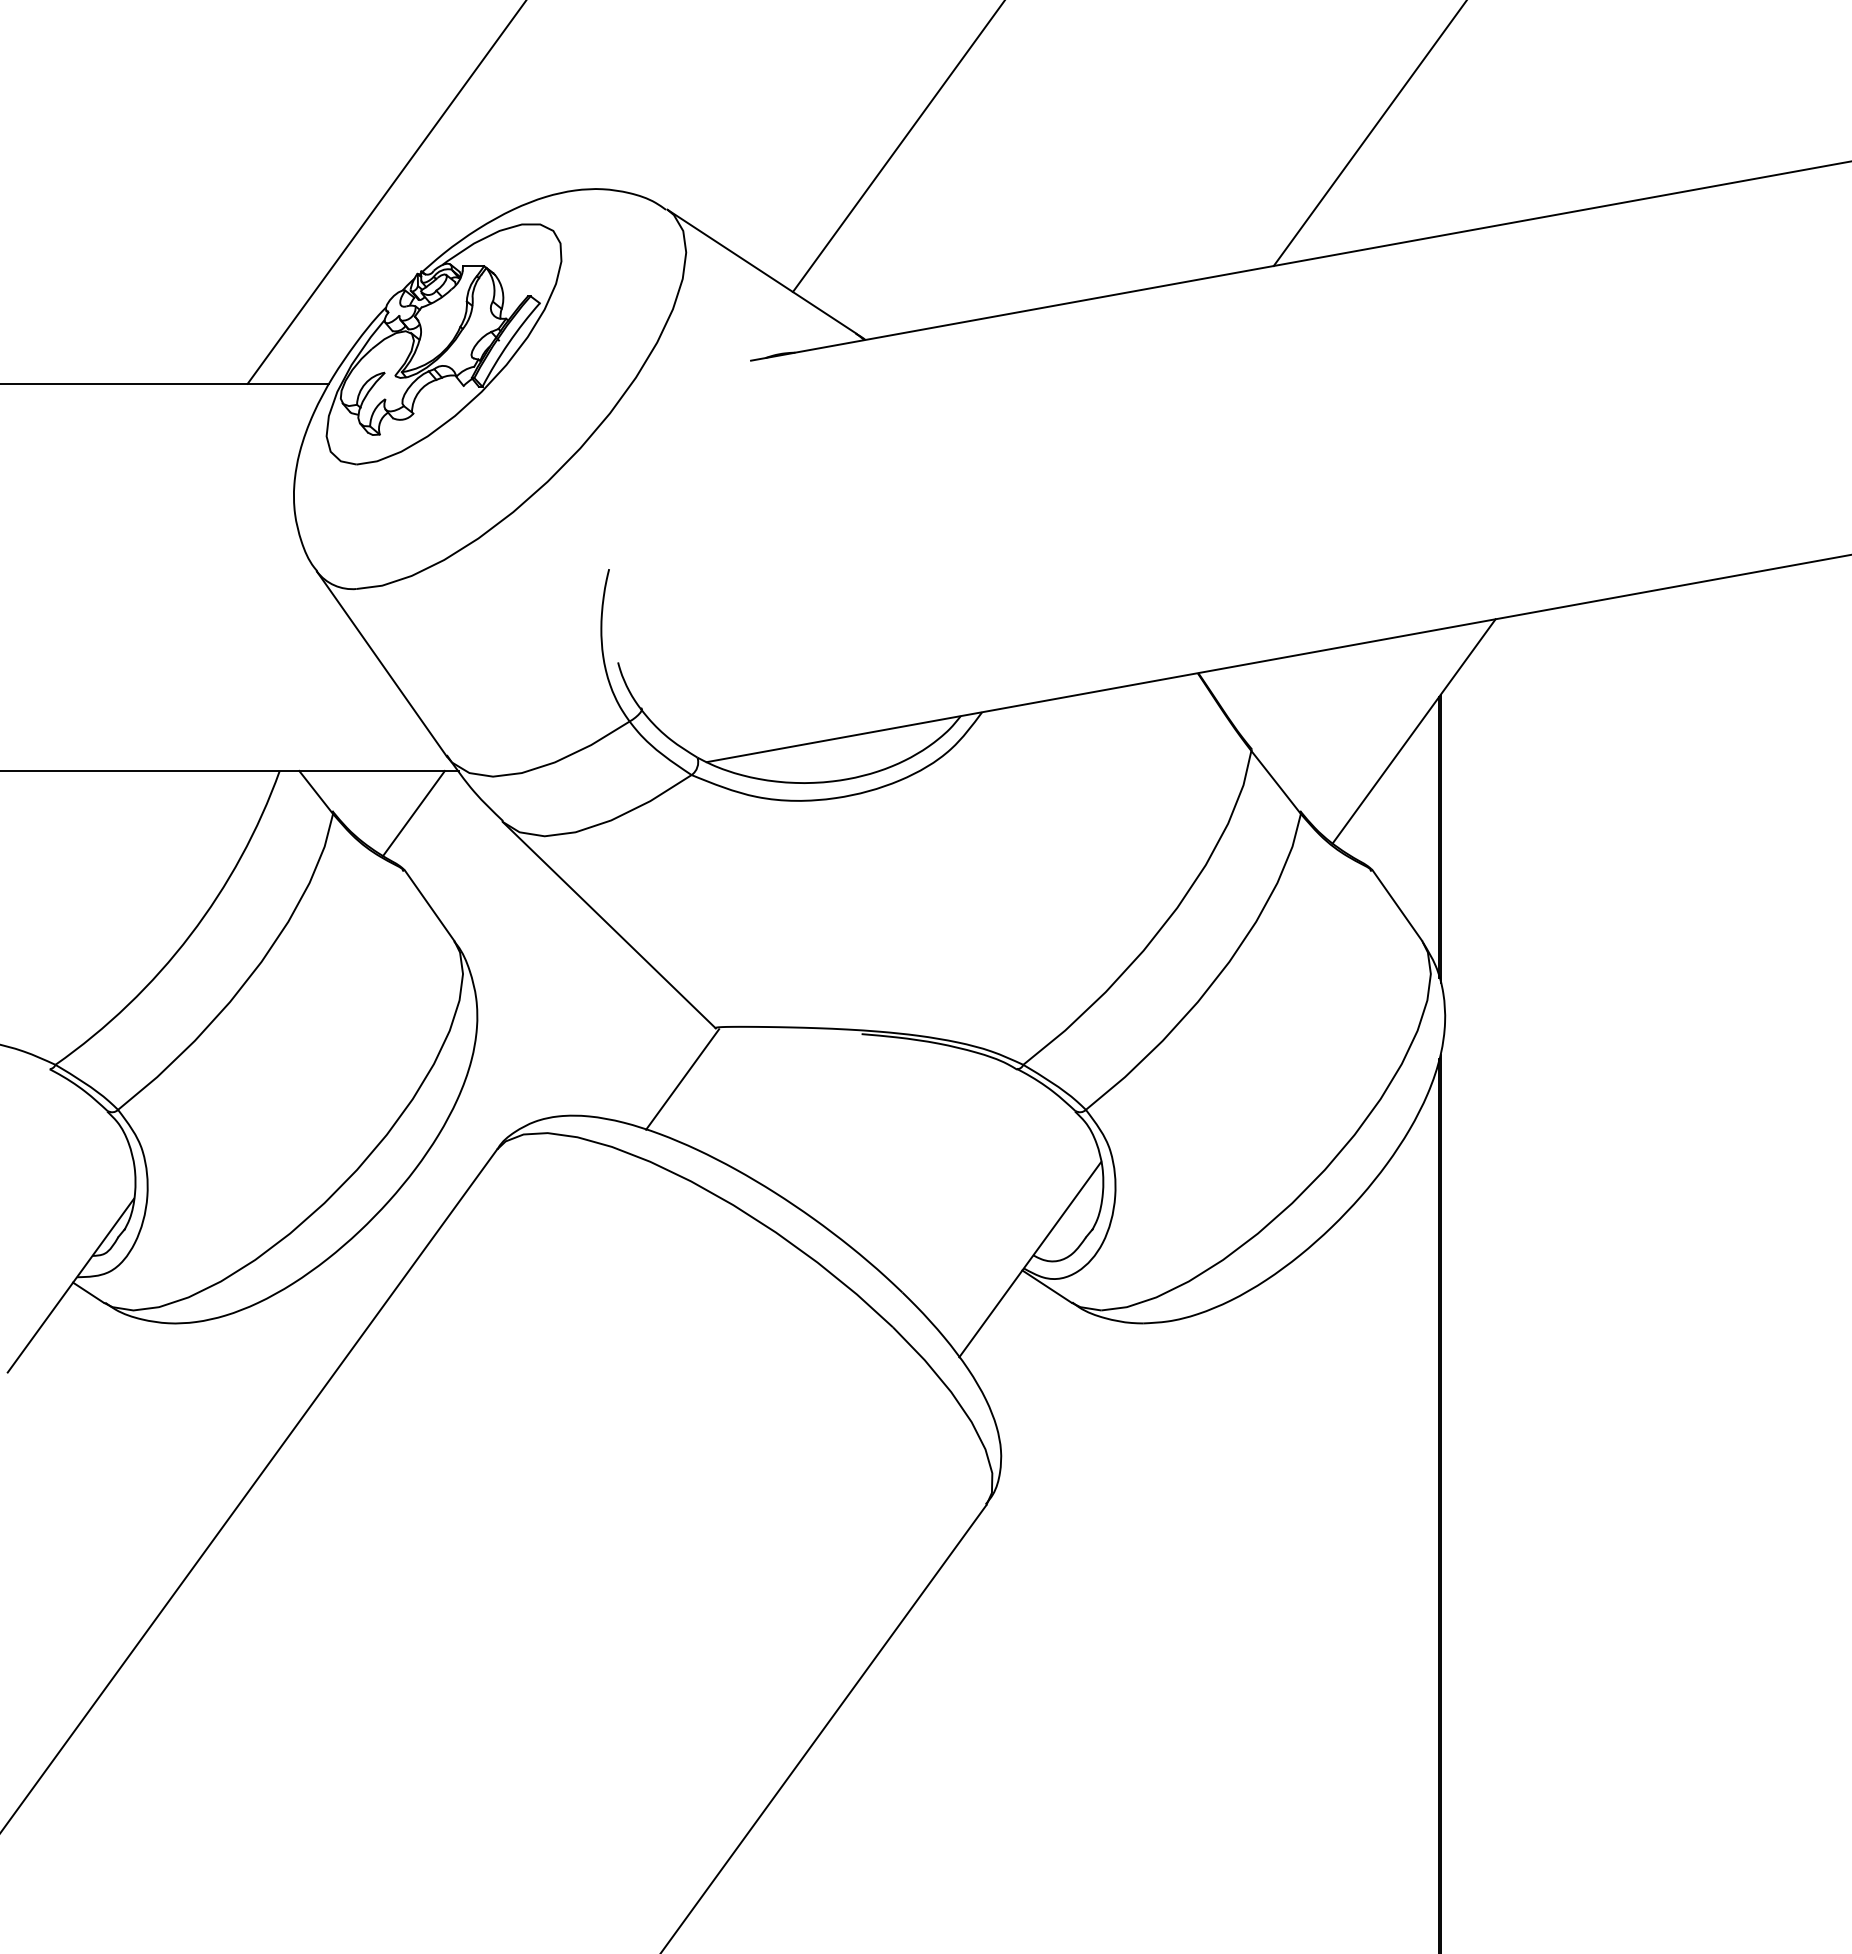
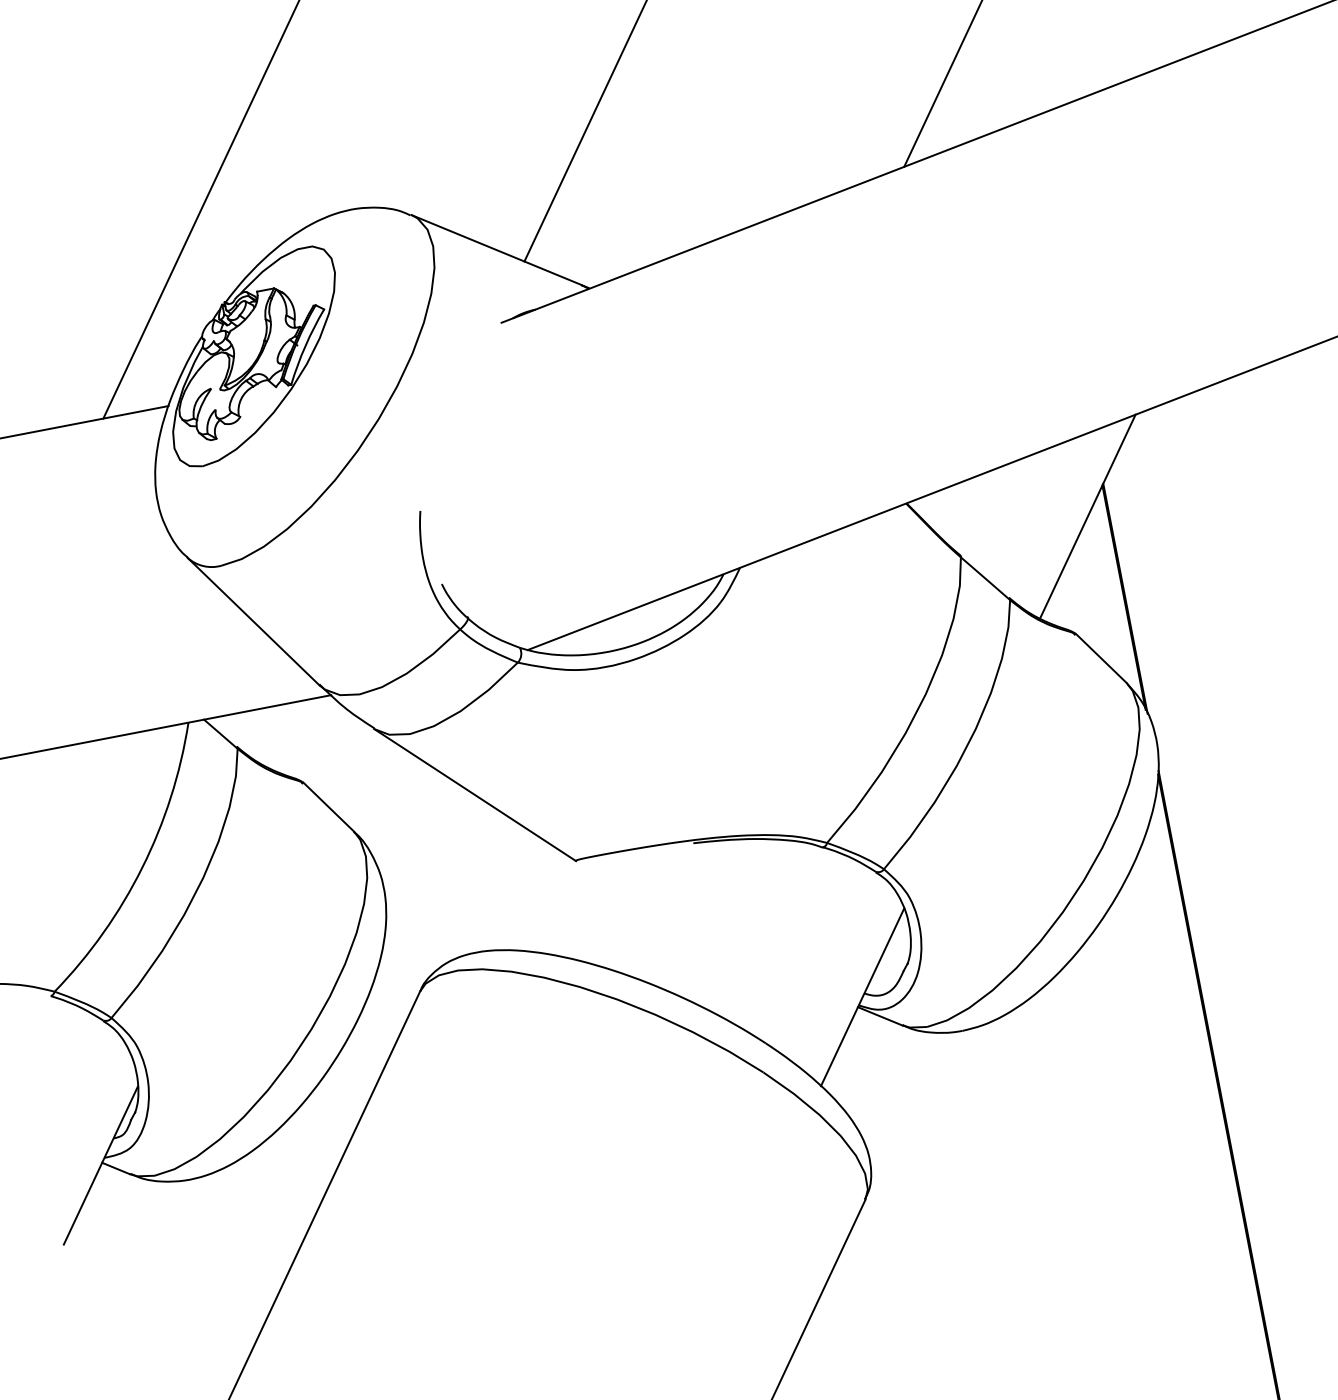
line: (413, 812) -> (301, 735), removed
line: (682, 1079) -> (557, 907), removed

